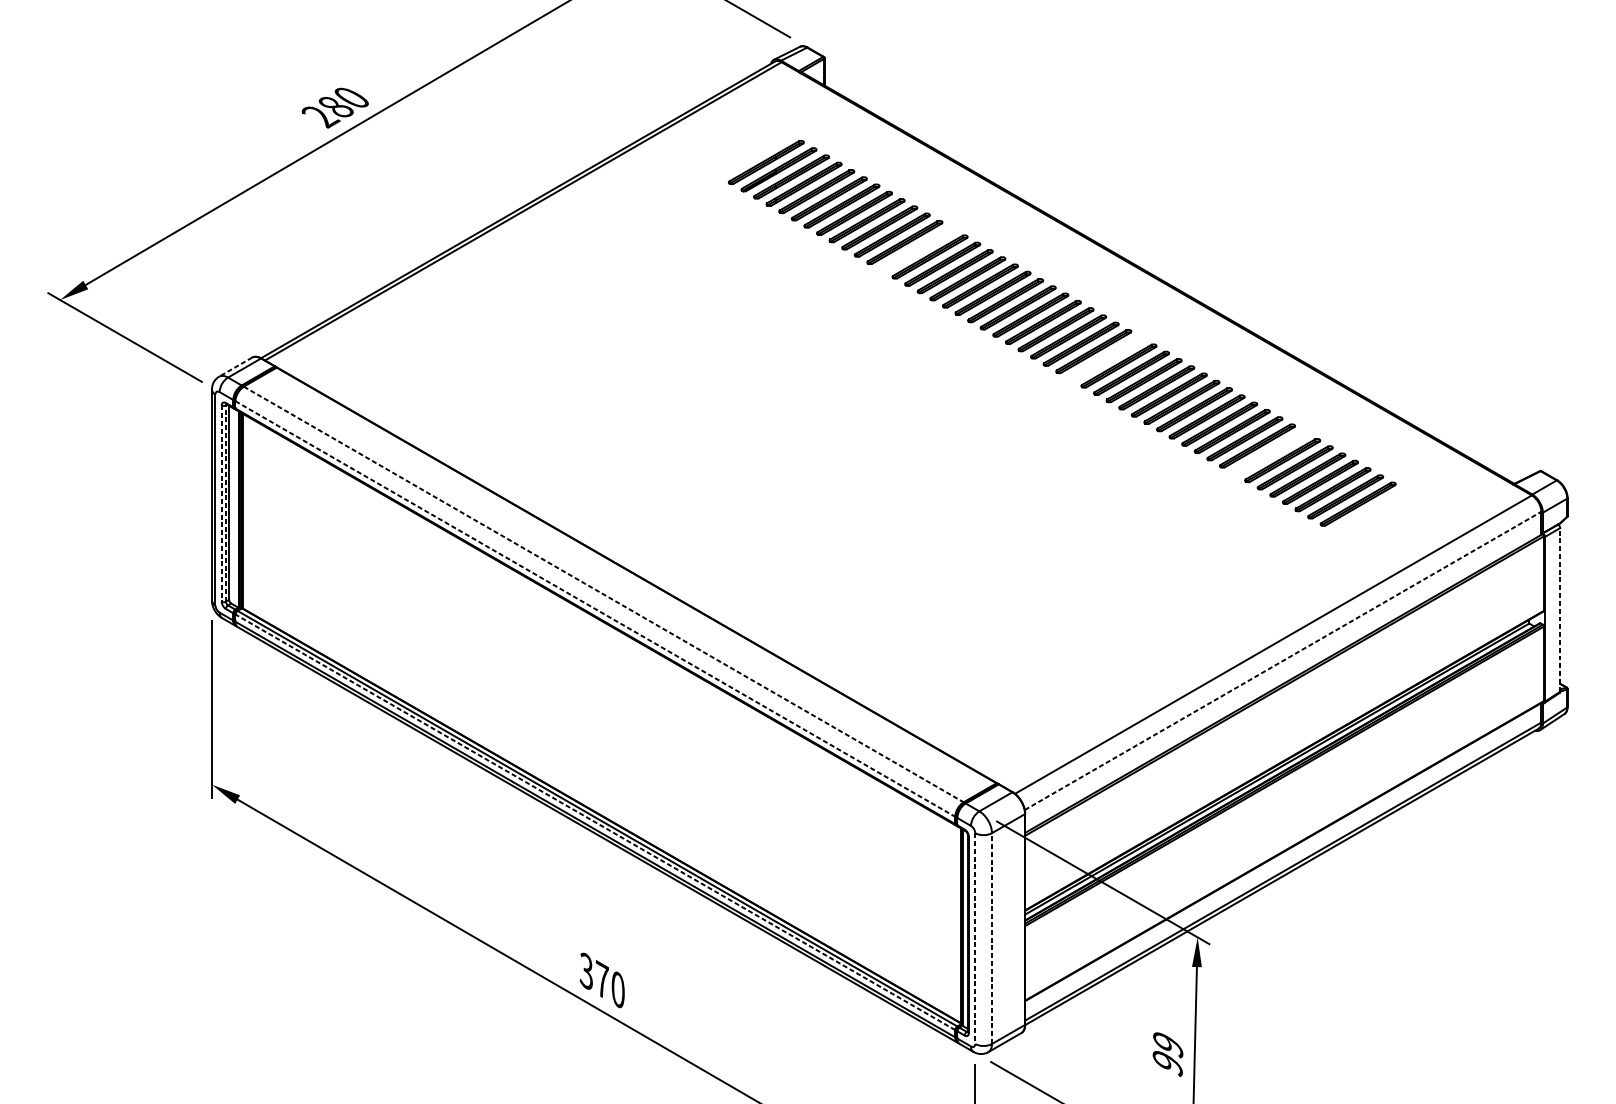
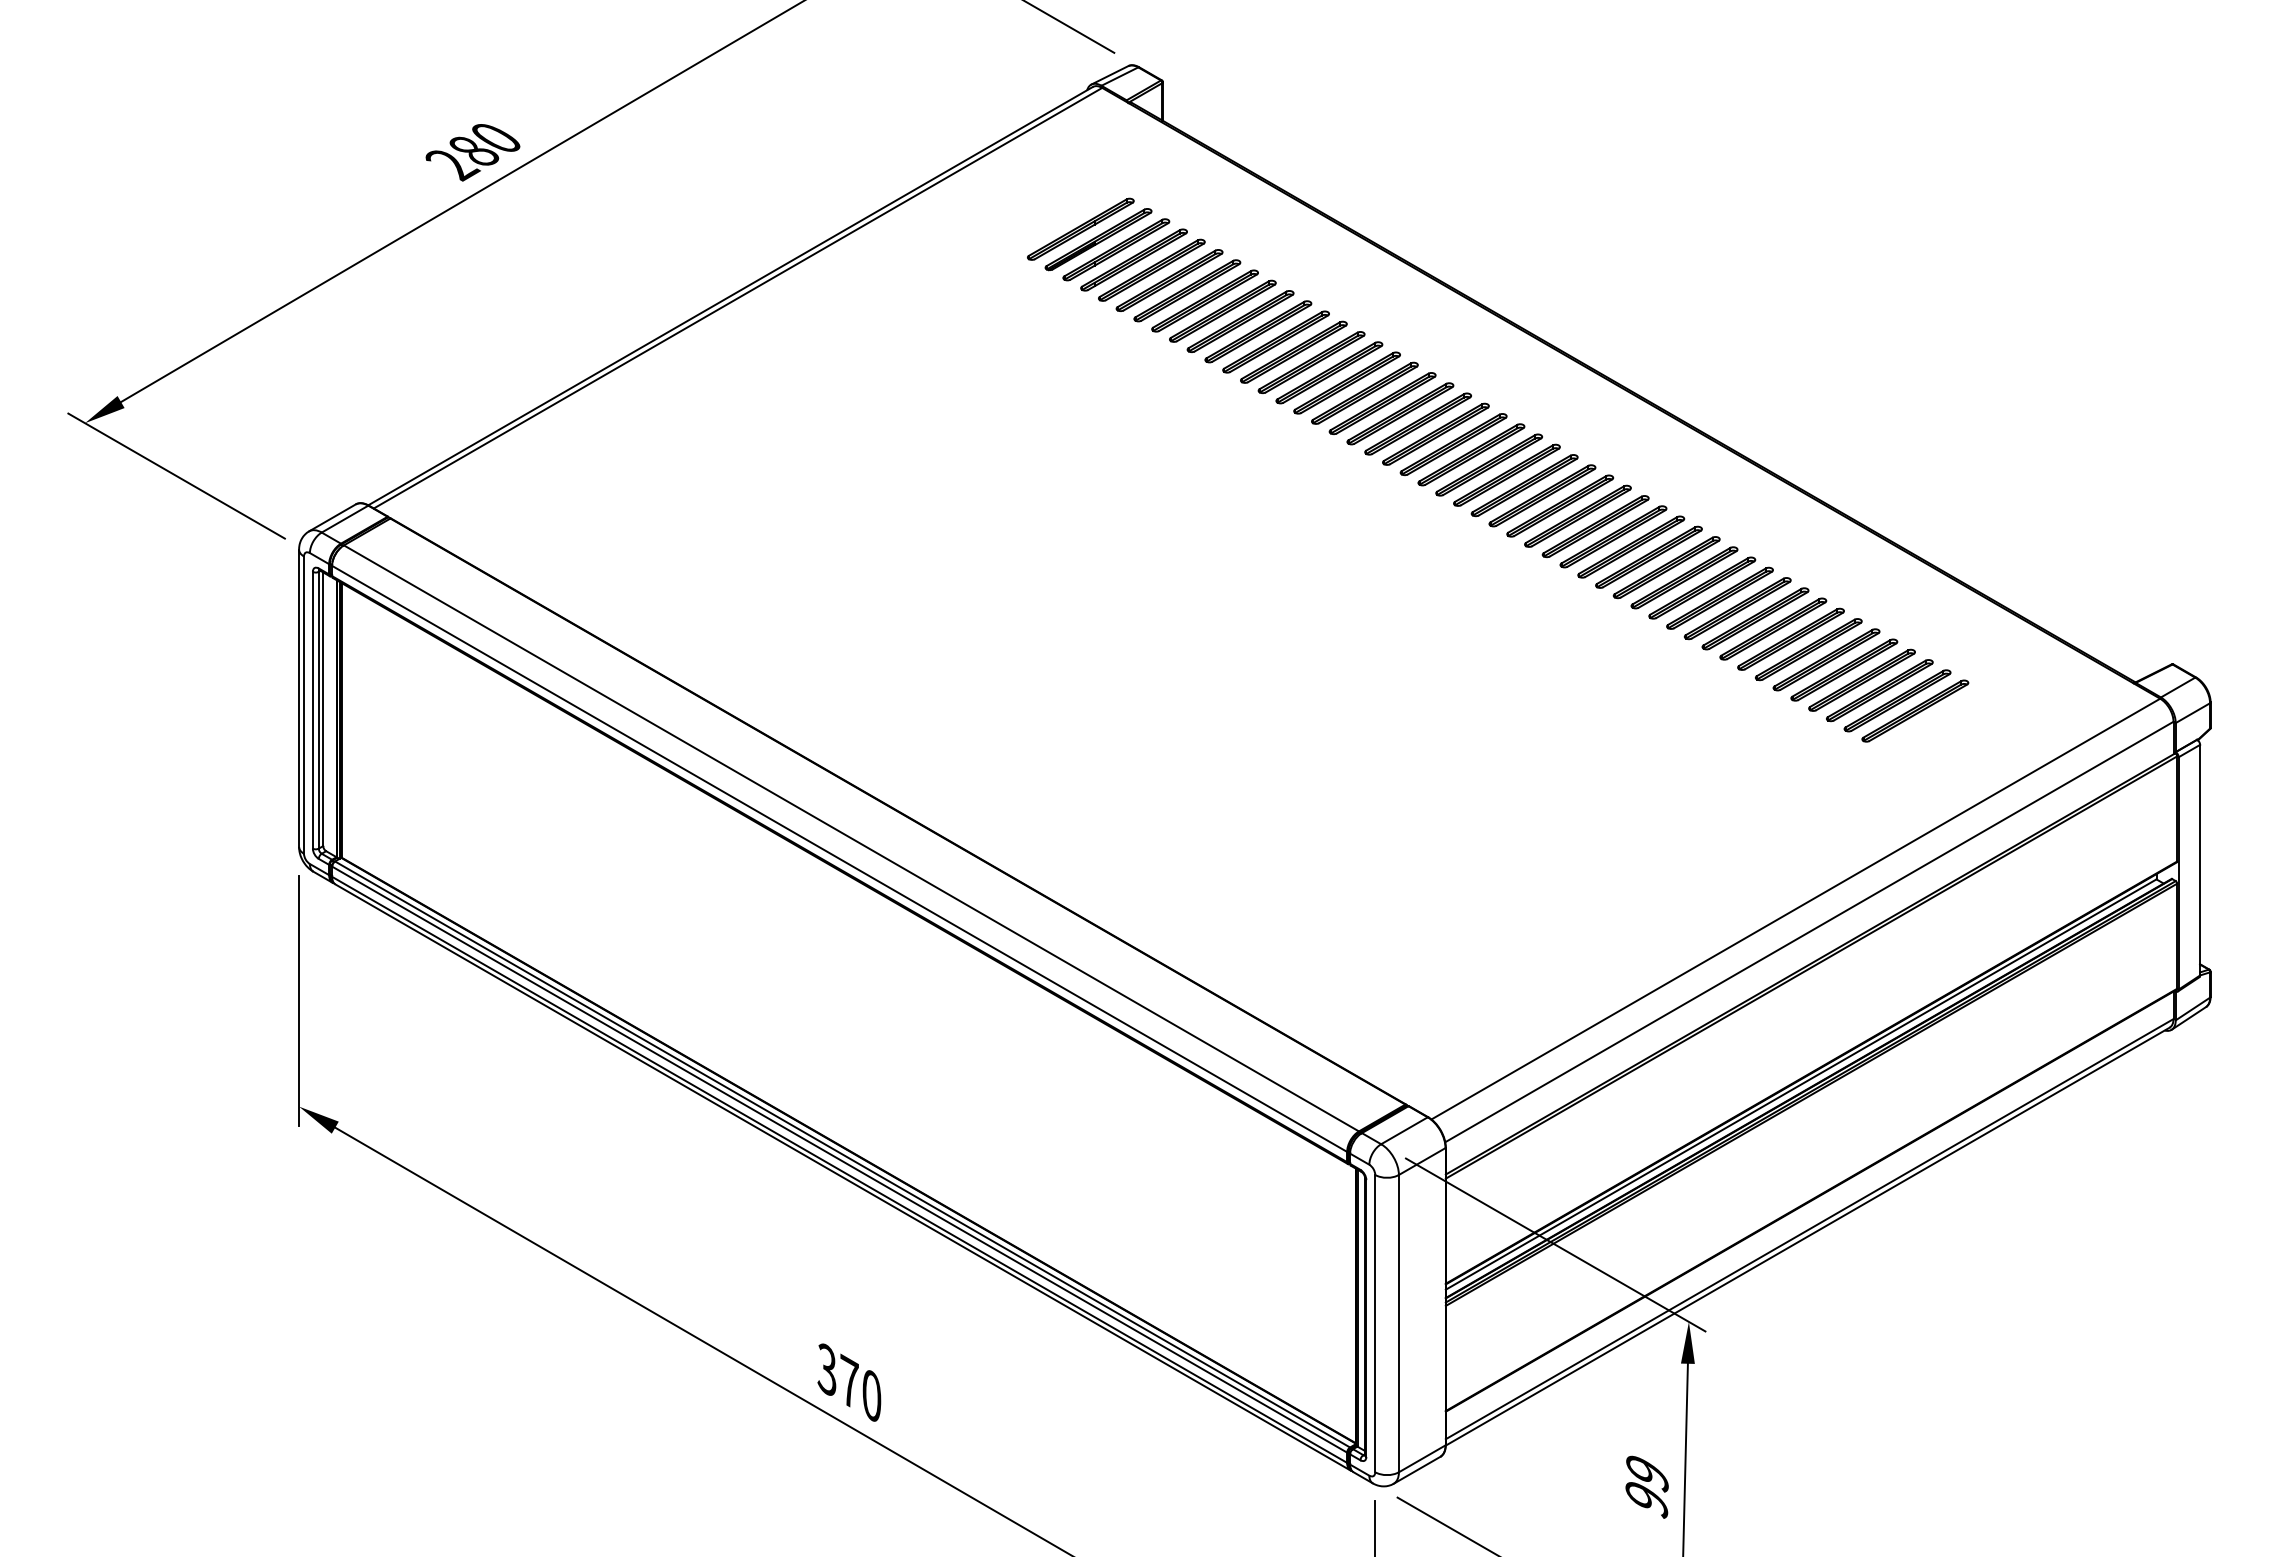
part: (917, 249) -> (1293, 351), added
part: (1106, 358) -> (1560, 505), added
line: (235, 366) -> (332, 517), dashed -> solid
part: (1269, 452) -> (1790, 638), added
line: (221, 503) -> (312, 710), dashed -> solid
line: (225, 503) -> (318, 709), dashed -> solid
line: (603, 594) -> (851, 838), dashed -> solid
line: (595, 609) -> (840, 859), dashed -> solid
line: (1560, 609) -> (2200, 859), dashed -> solid
line: (1283, 660) -> (1809, 931), dashed -> solid
line: (595, 822) -> (839, 1159), dashed -> solid
line: (975, 938) -> (1375, 1323), dashed -> solid
line: (991, 938) -> (1398, 1323), dashed -> solid

